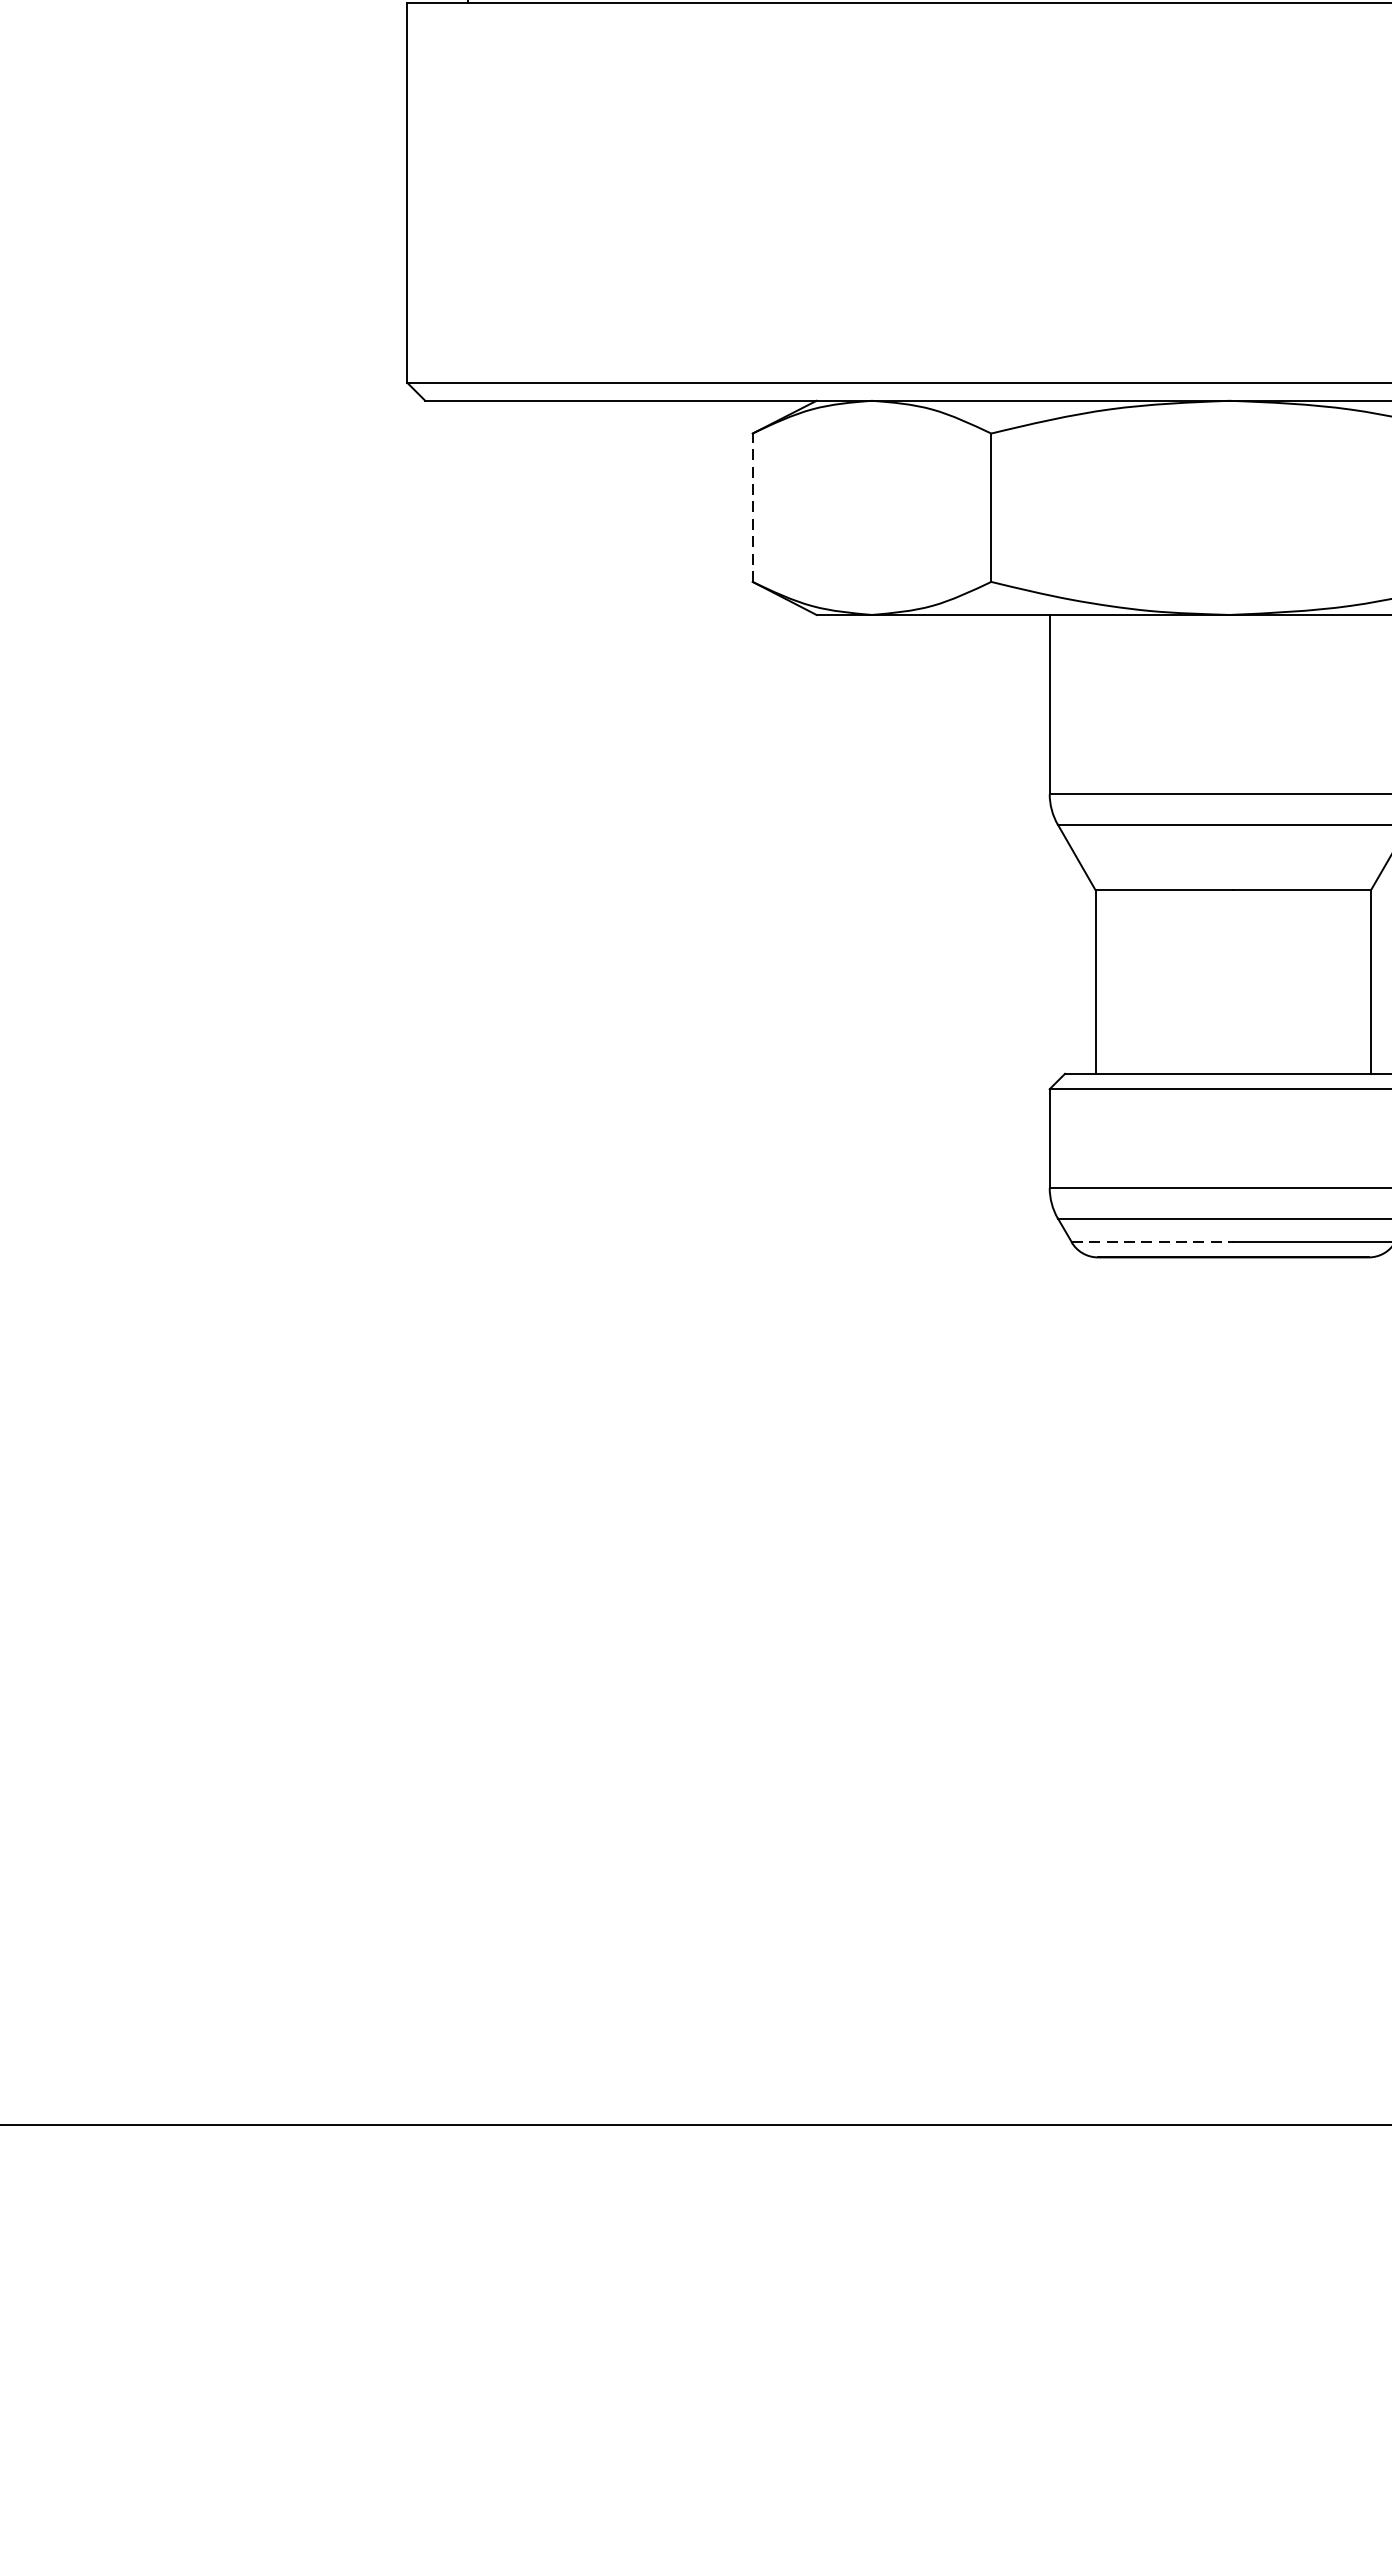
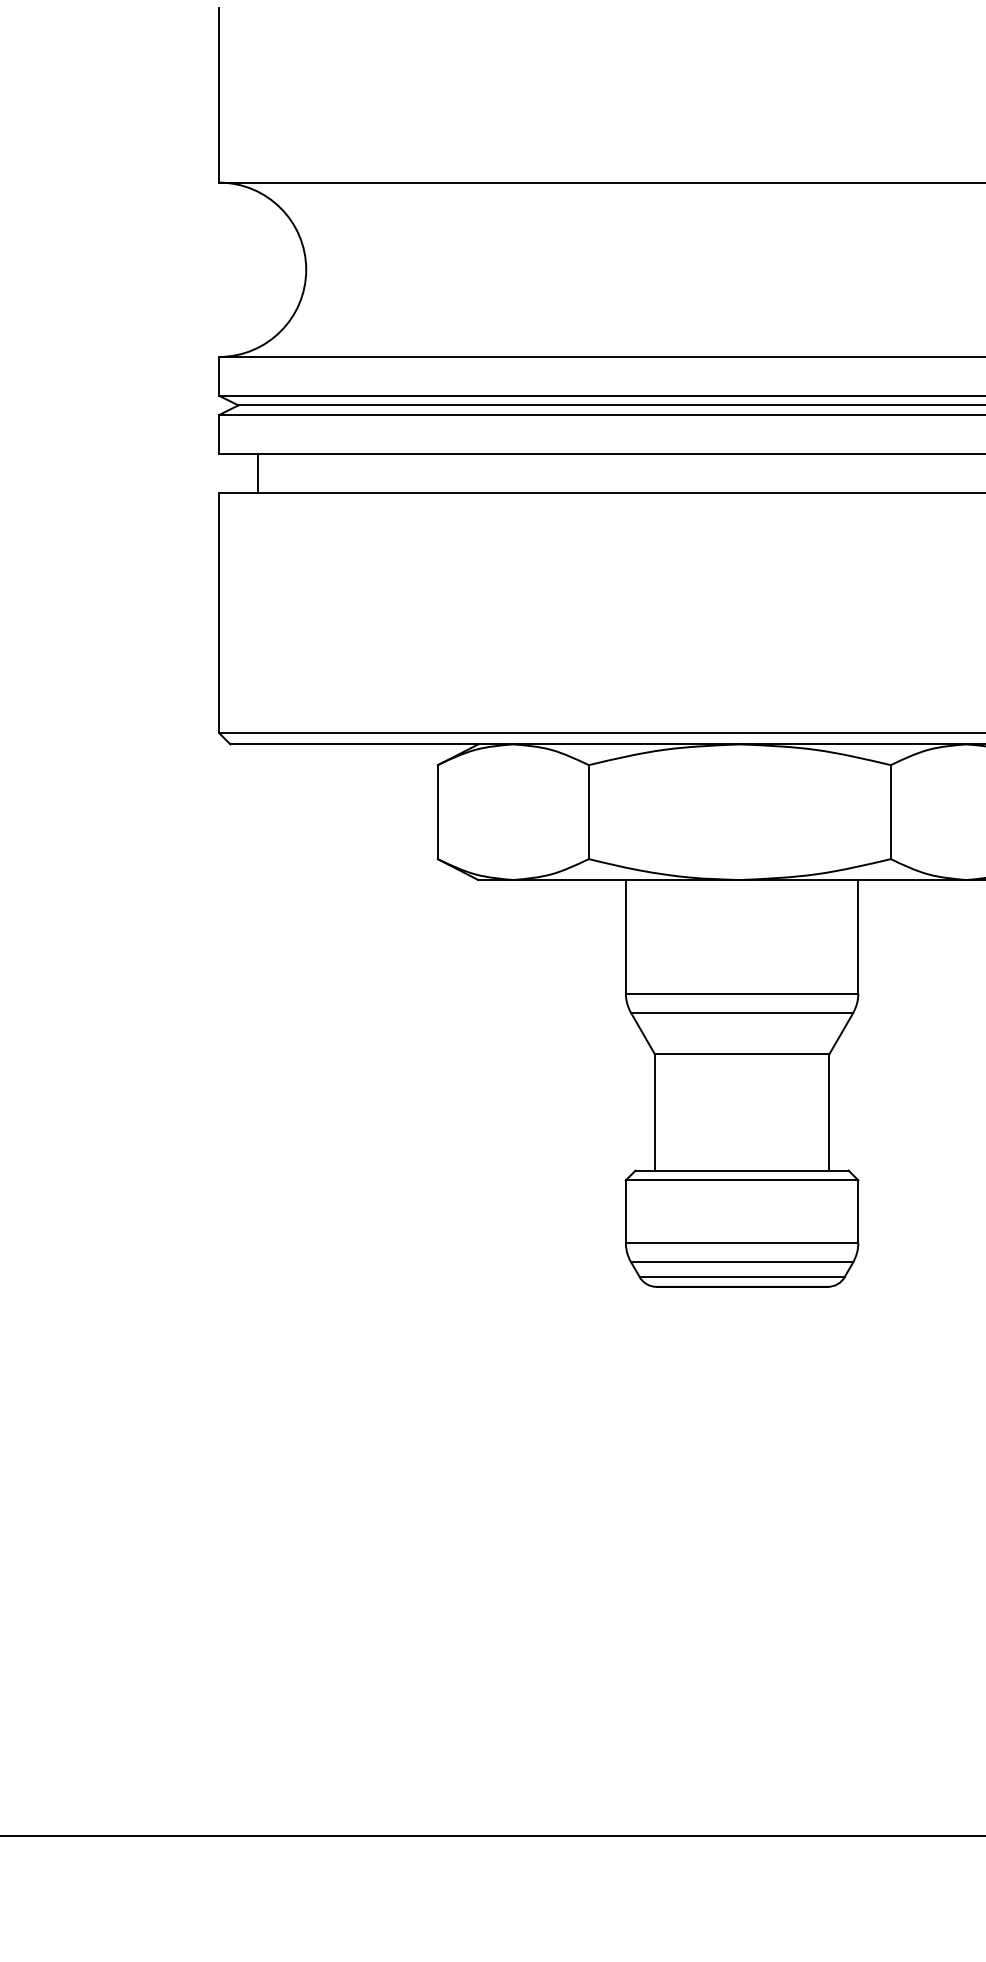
line: (752, 508) -> (437, 812), dashed -> solid
line: (1153, 1242) -> (691, 1277), dashed -> solid

